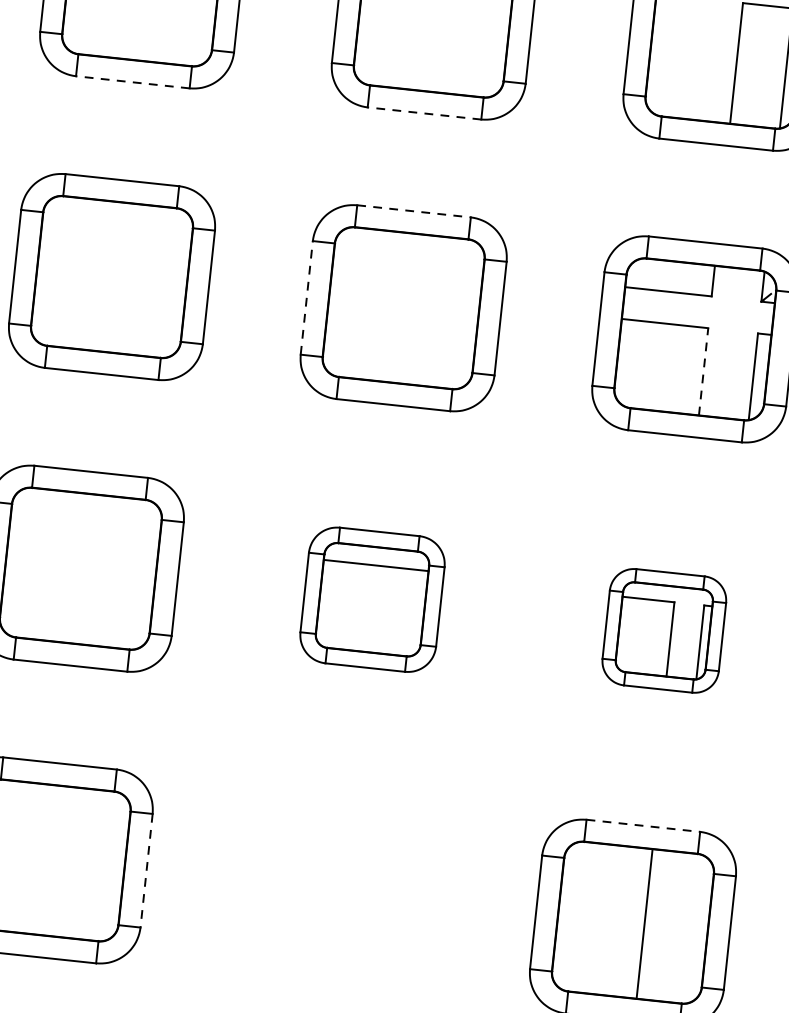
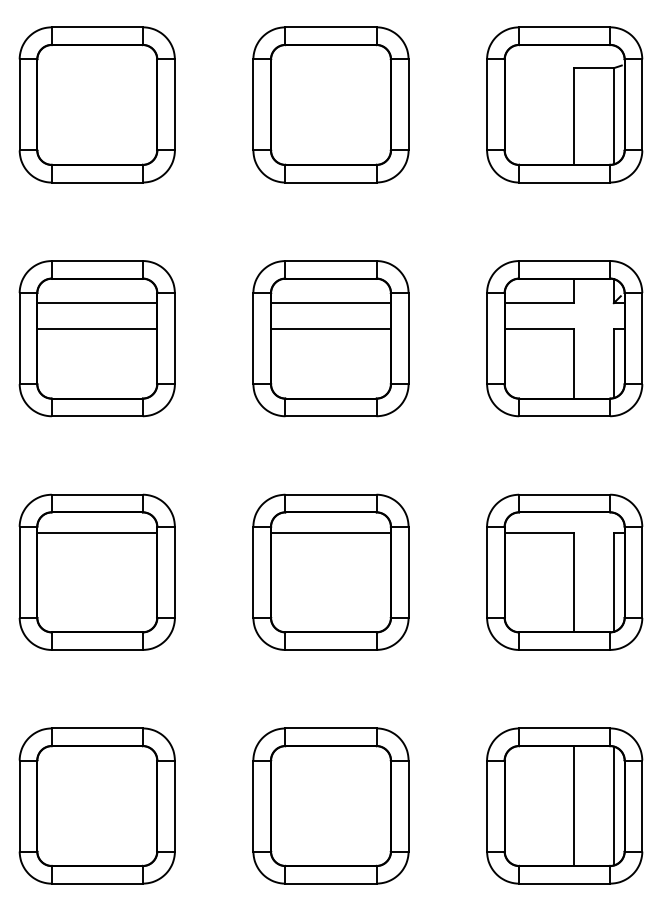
line: (133, 82) -> (97, 182), dashed -> solid
line: (425, 113) -> (331, 182), dashed -> solid
line: (414, 212) -> (331, 261), dashed -> solid
line: (116, 233) -> (97, 303), added
line: (113, 264) -> (97, 328), added
line: (407, 264) -> (330, 303), added
line: (404, 295) -> (330, 328), added
line: (306, 297) -> (253, 338), dashed -> solid
line: (703, 371) -> (573, 363), dashed -> solid
line: (86, 520) -> (97, 533), added
part: (372, 598) -> (330, 571), size x1.43
part: (664, 629) -> (564, 571), size x1.67
line: (643, 825) -> (564, 728), dashed -> solid
line: (145, 871) -> (174, 806), dashed -> solid
part: (340, 890) -> (330, 805), added
line: (693, 928) -> (613, 805), added

